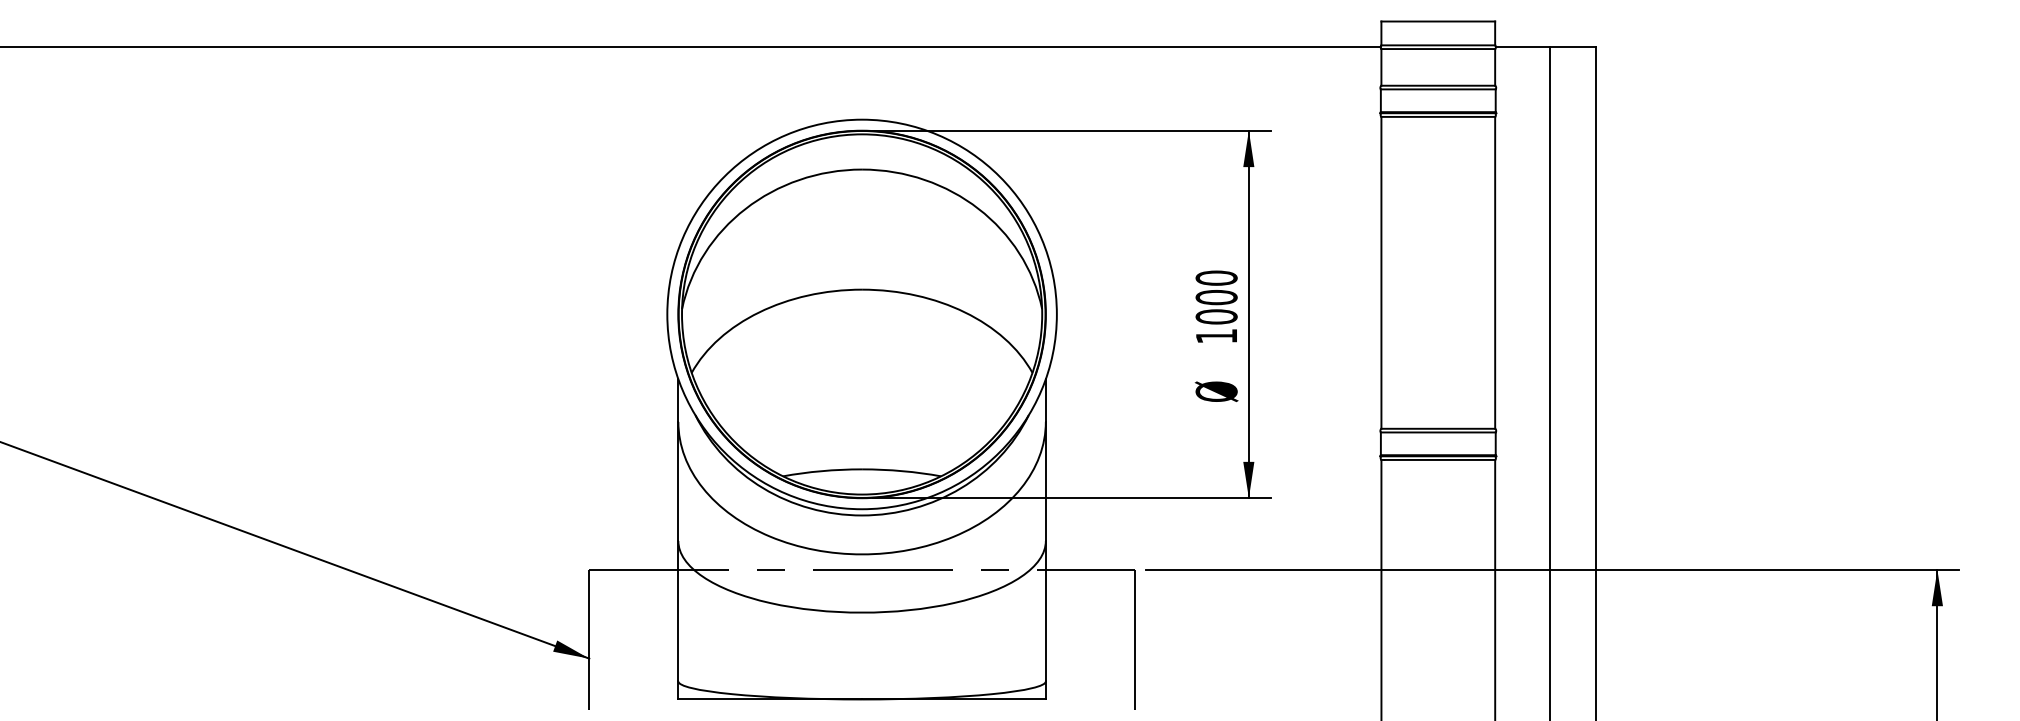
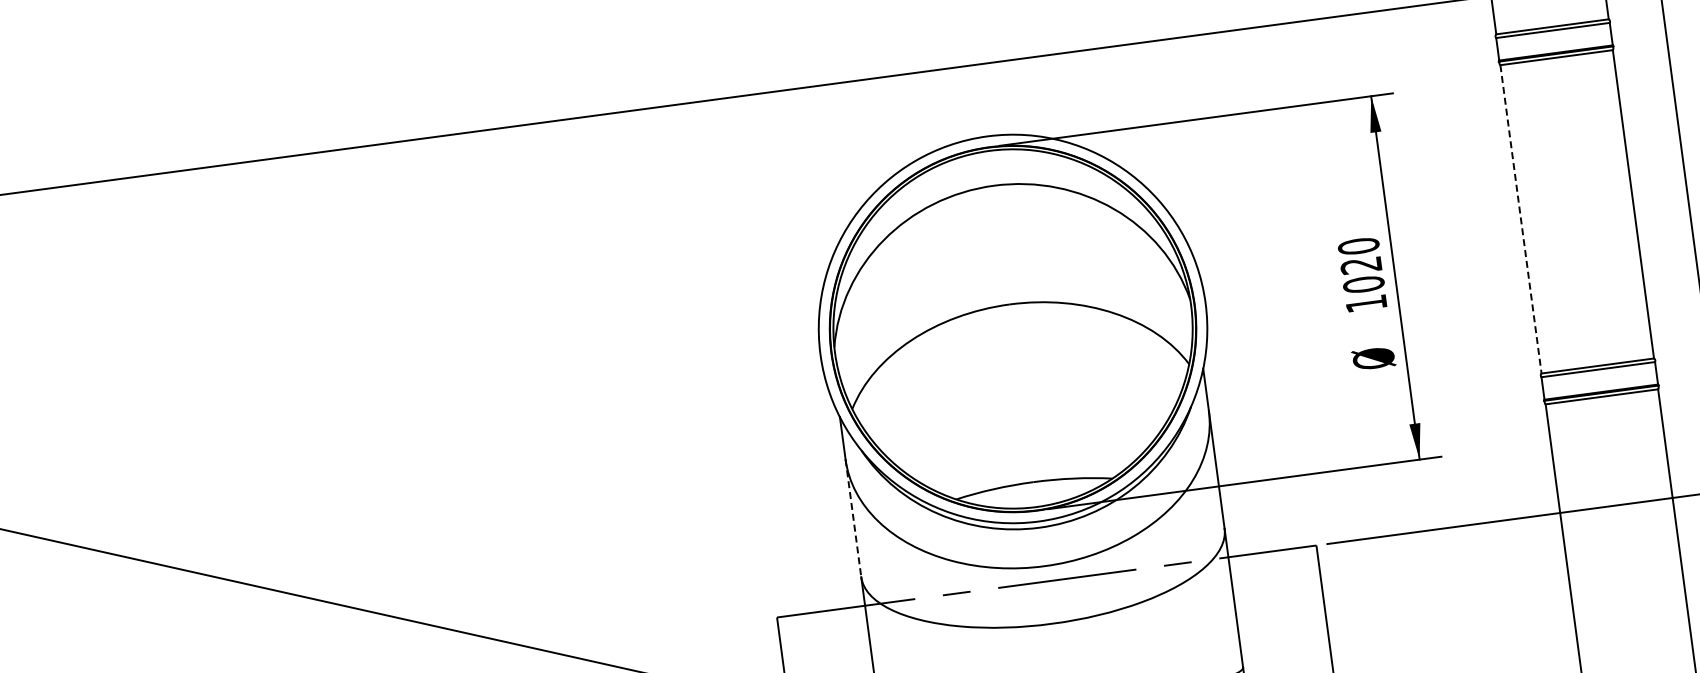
line: (1381, 272) -> (1521, 218), solid -> dashed
text: (1216, 297) -> (1361, 265), 1000 -> 1020
line: (678, 481) -> (853, 518), solid -> dashed

